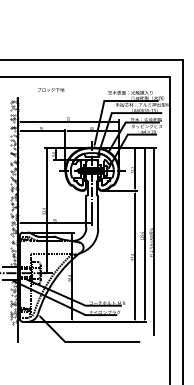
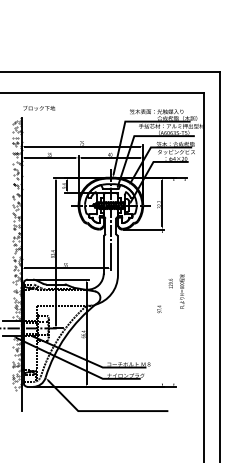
text: (51, 90) -> (39, 108), moved
line: (144, 234) -> (173, 281), removed
line: (154, 242) -> (185, 291), removed
line: (135, 255) -> (162, 307), removed

